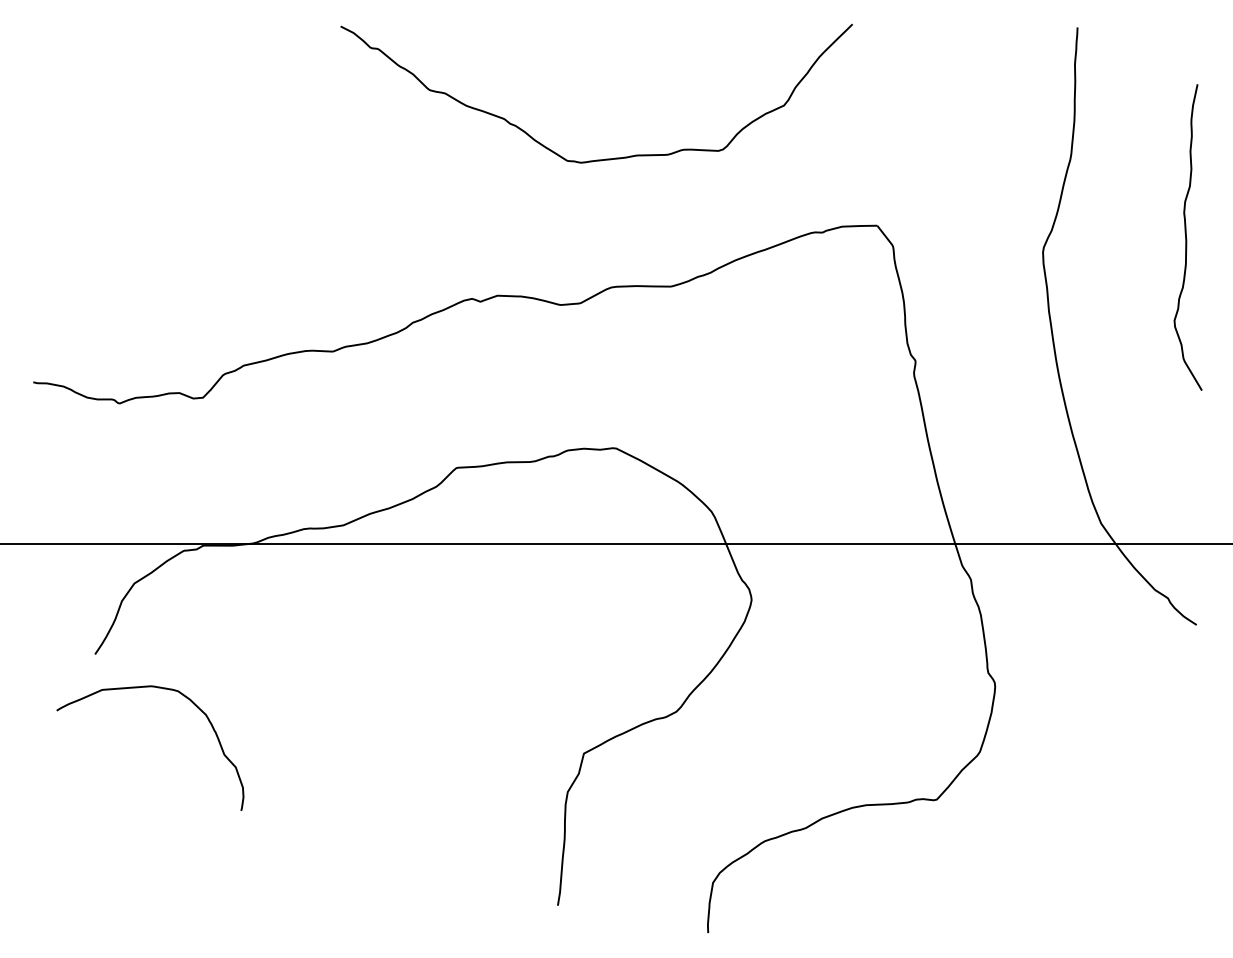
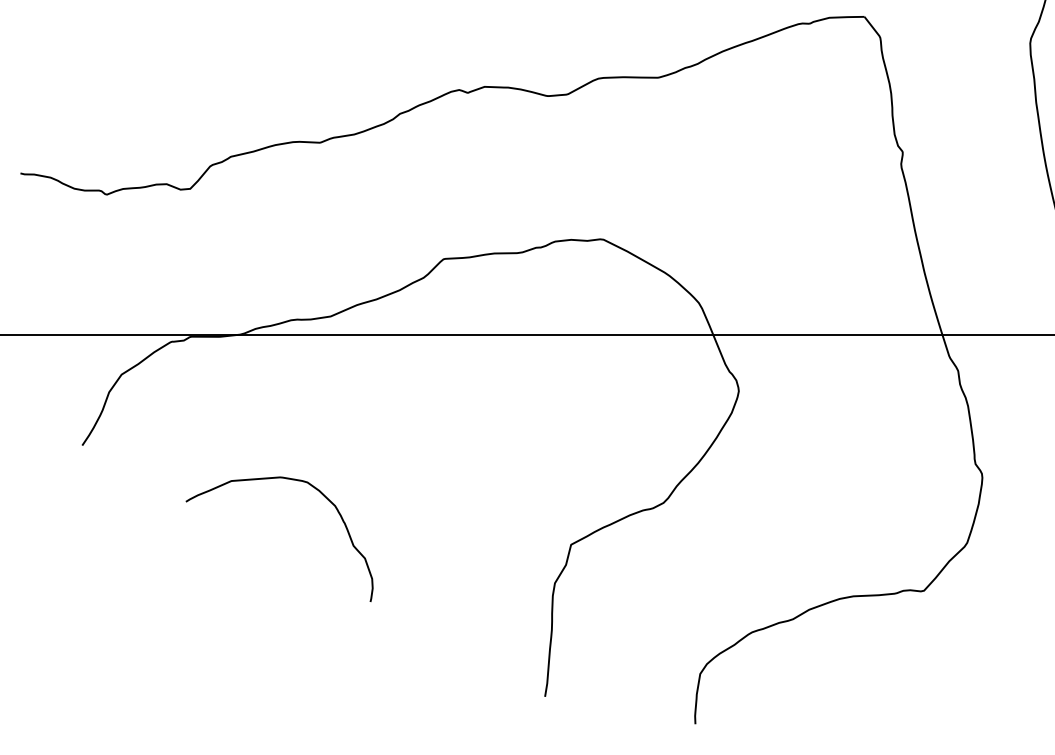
curve: (157, 688) -> (286, 479), moved

